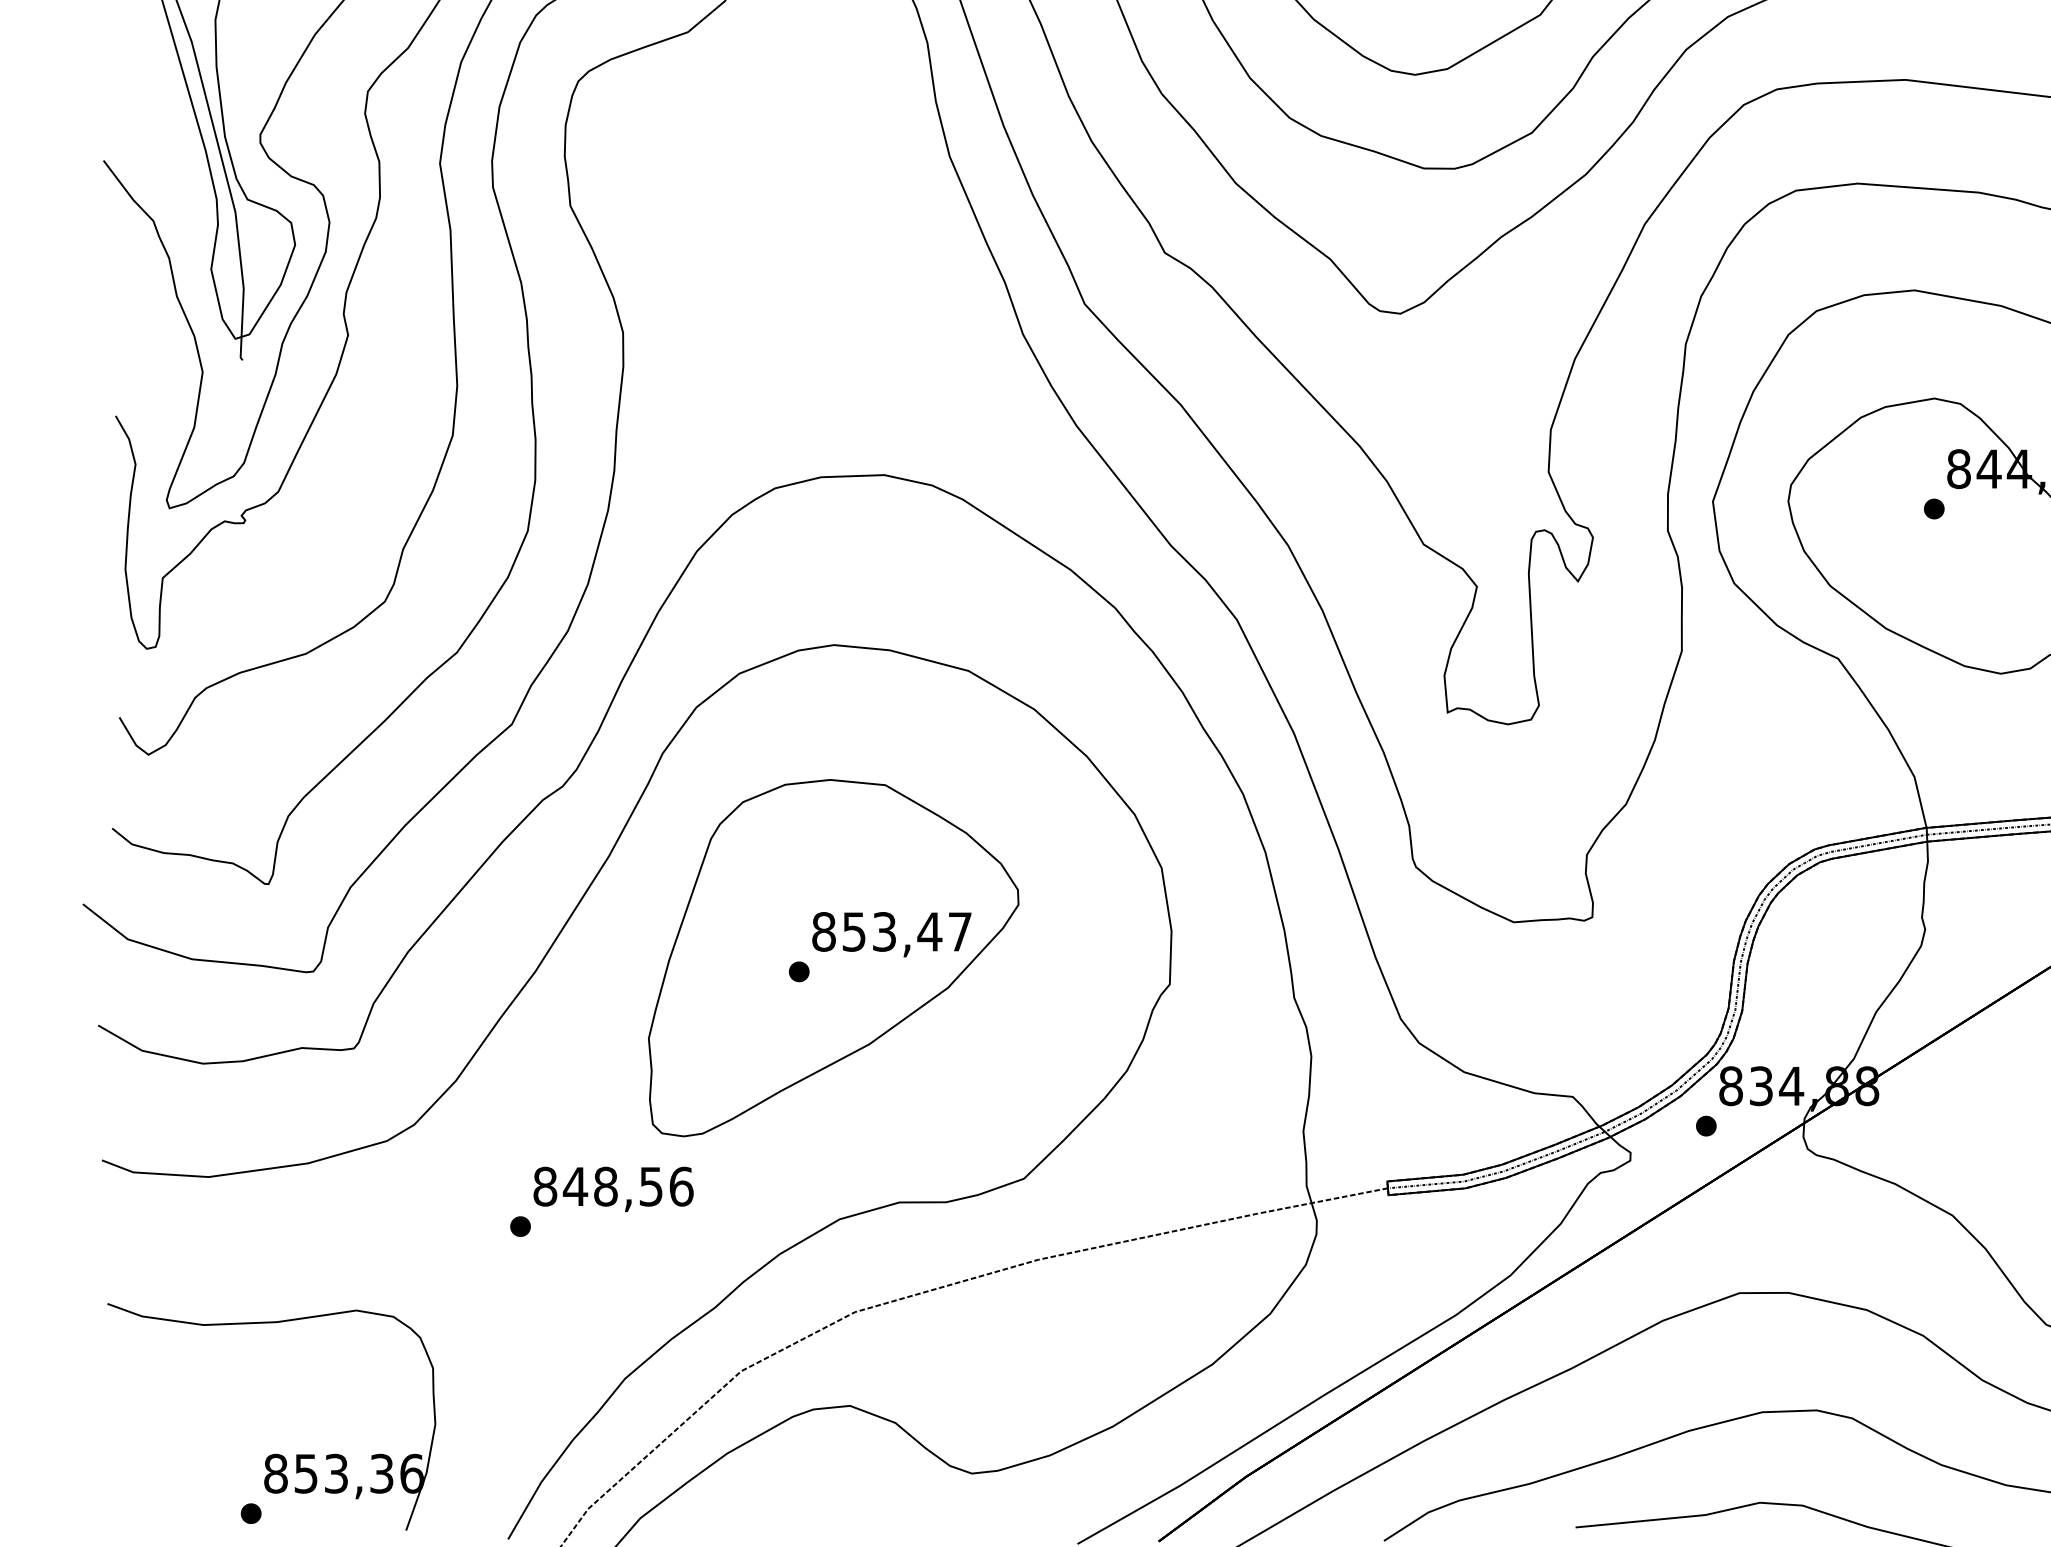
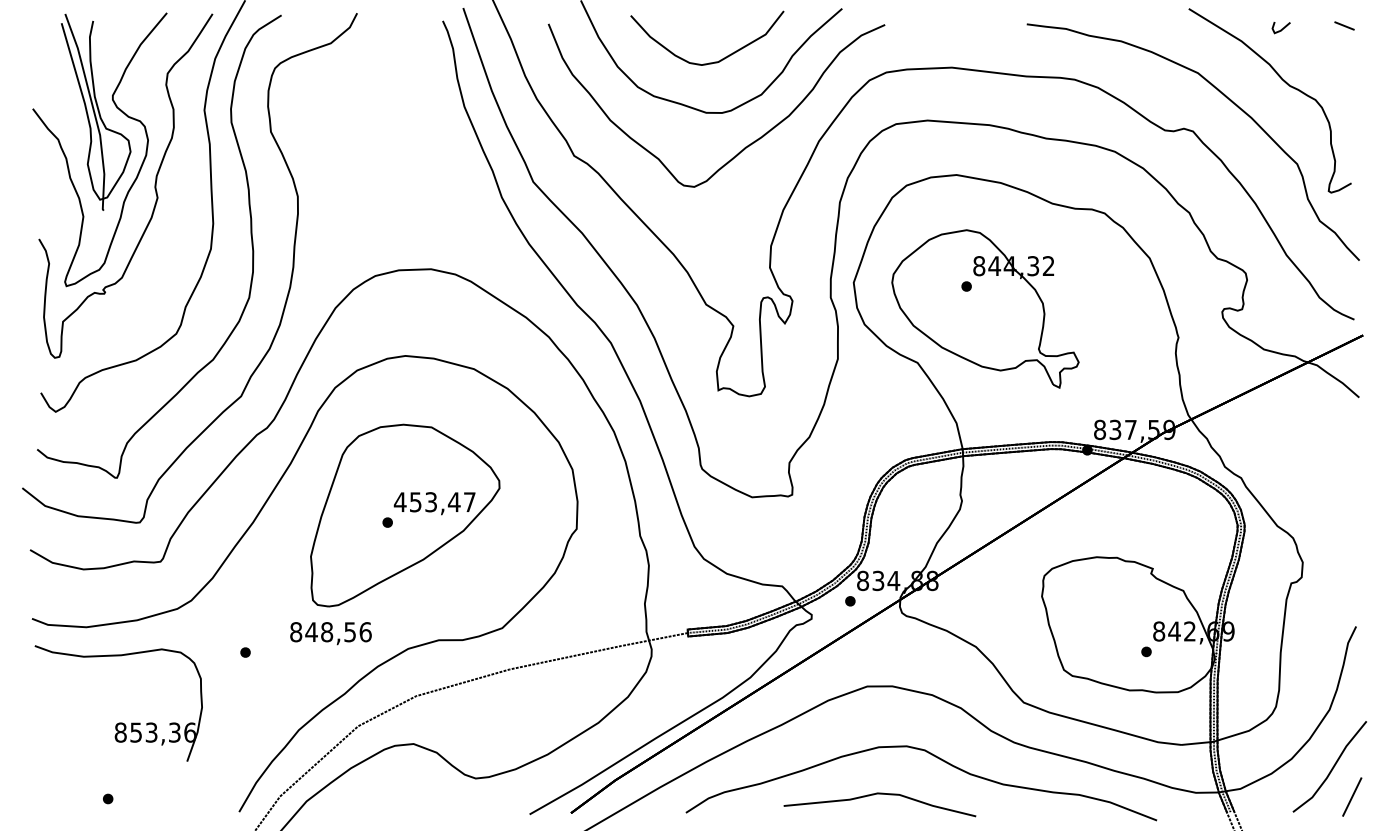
text: (822, 932) -> (399, 502), 853,47 -> 453,47
text: (612, 1189) -> (330, 633), moved
part: (273, 1453) -> (119, 722), moved

